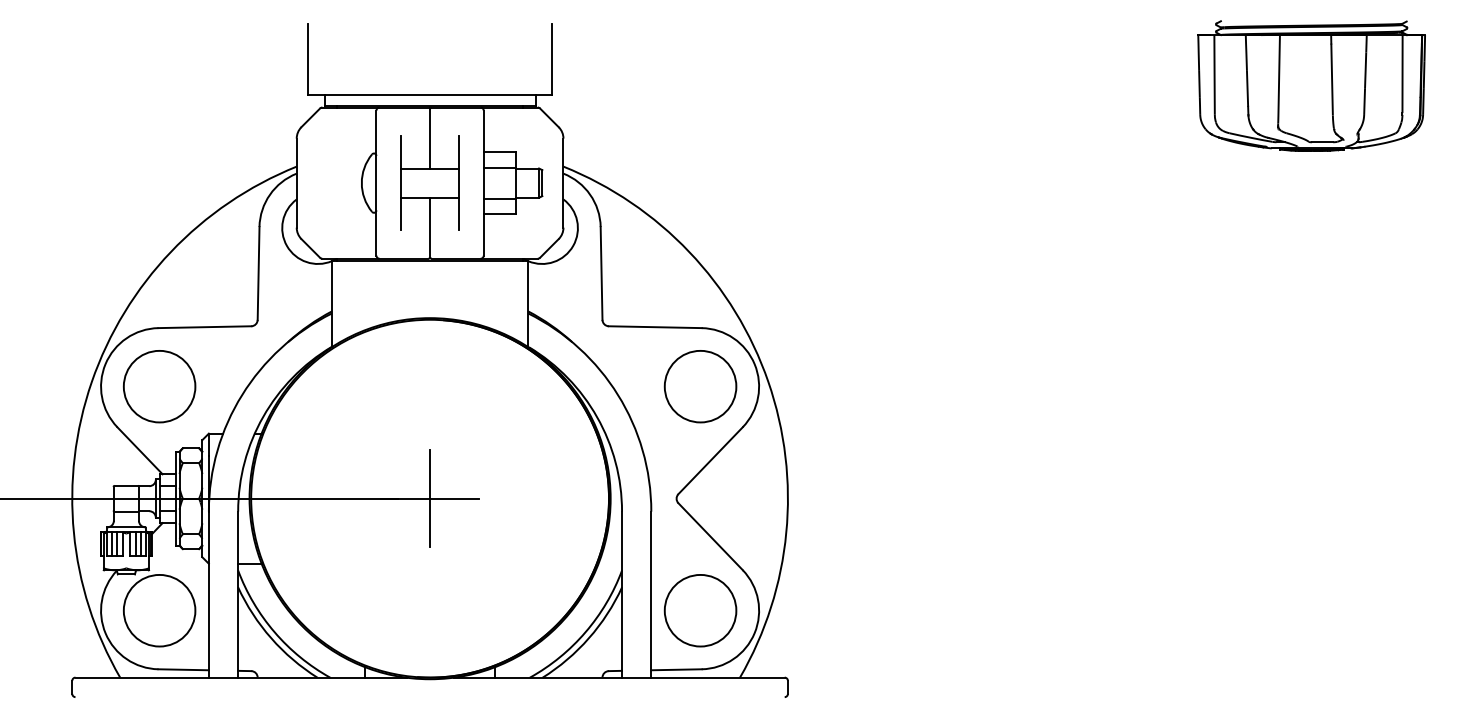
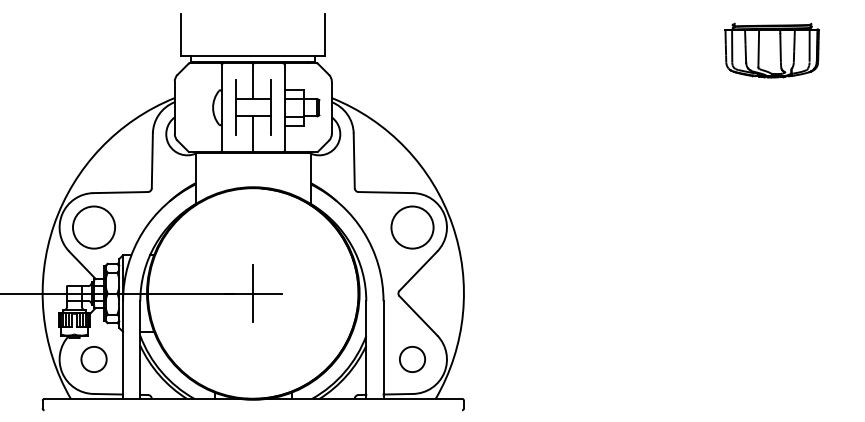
part: (1310, 85) -> (771, 50), size x0.7
circle: (160, 610) -> (94, 359), size x0.6
circle: (700, 610) -> (412, 359), size x0.6

